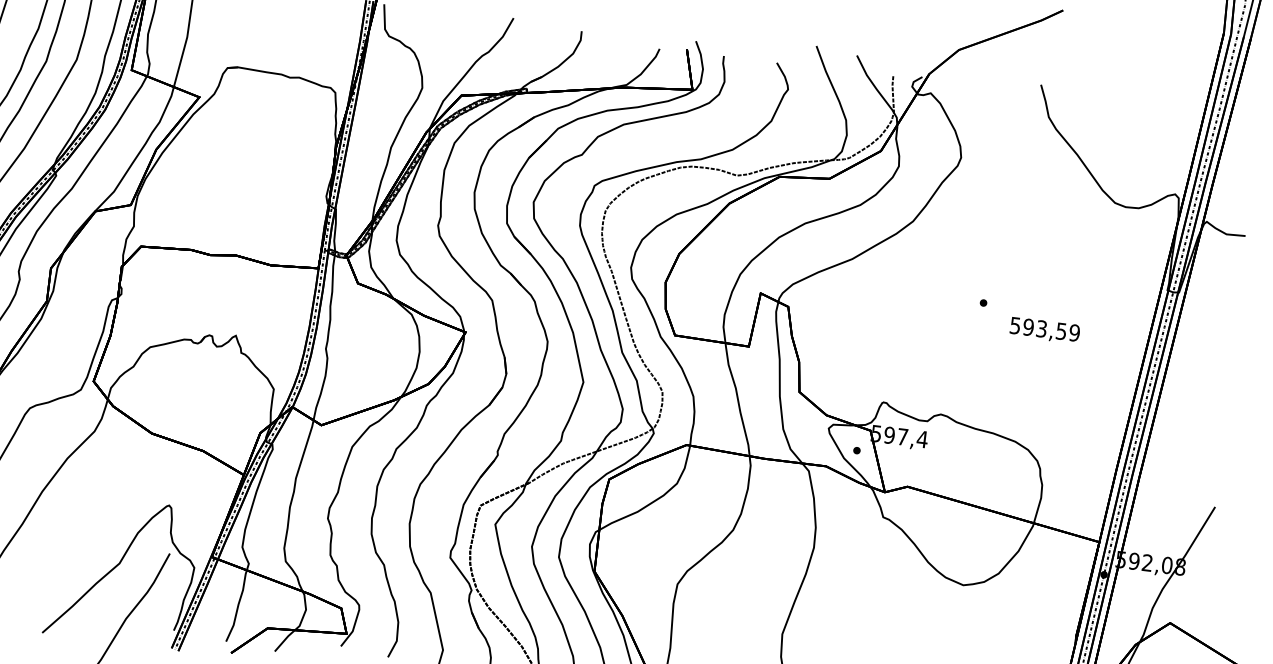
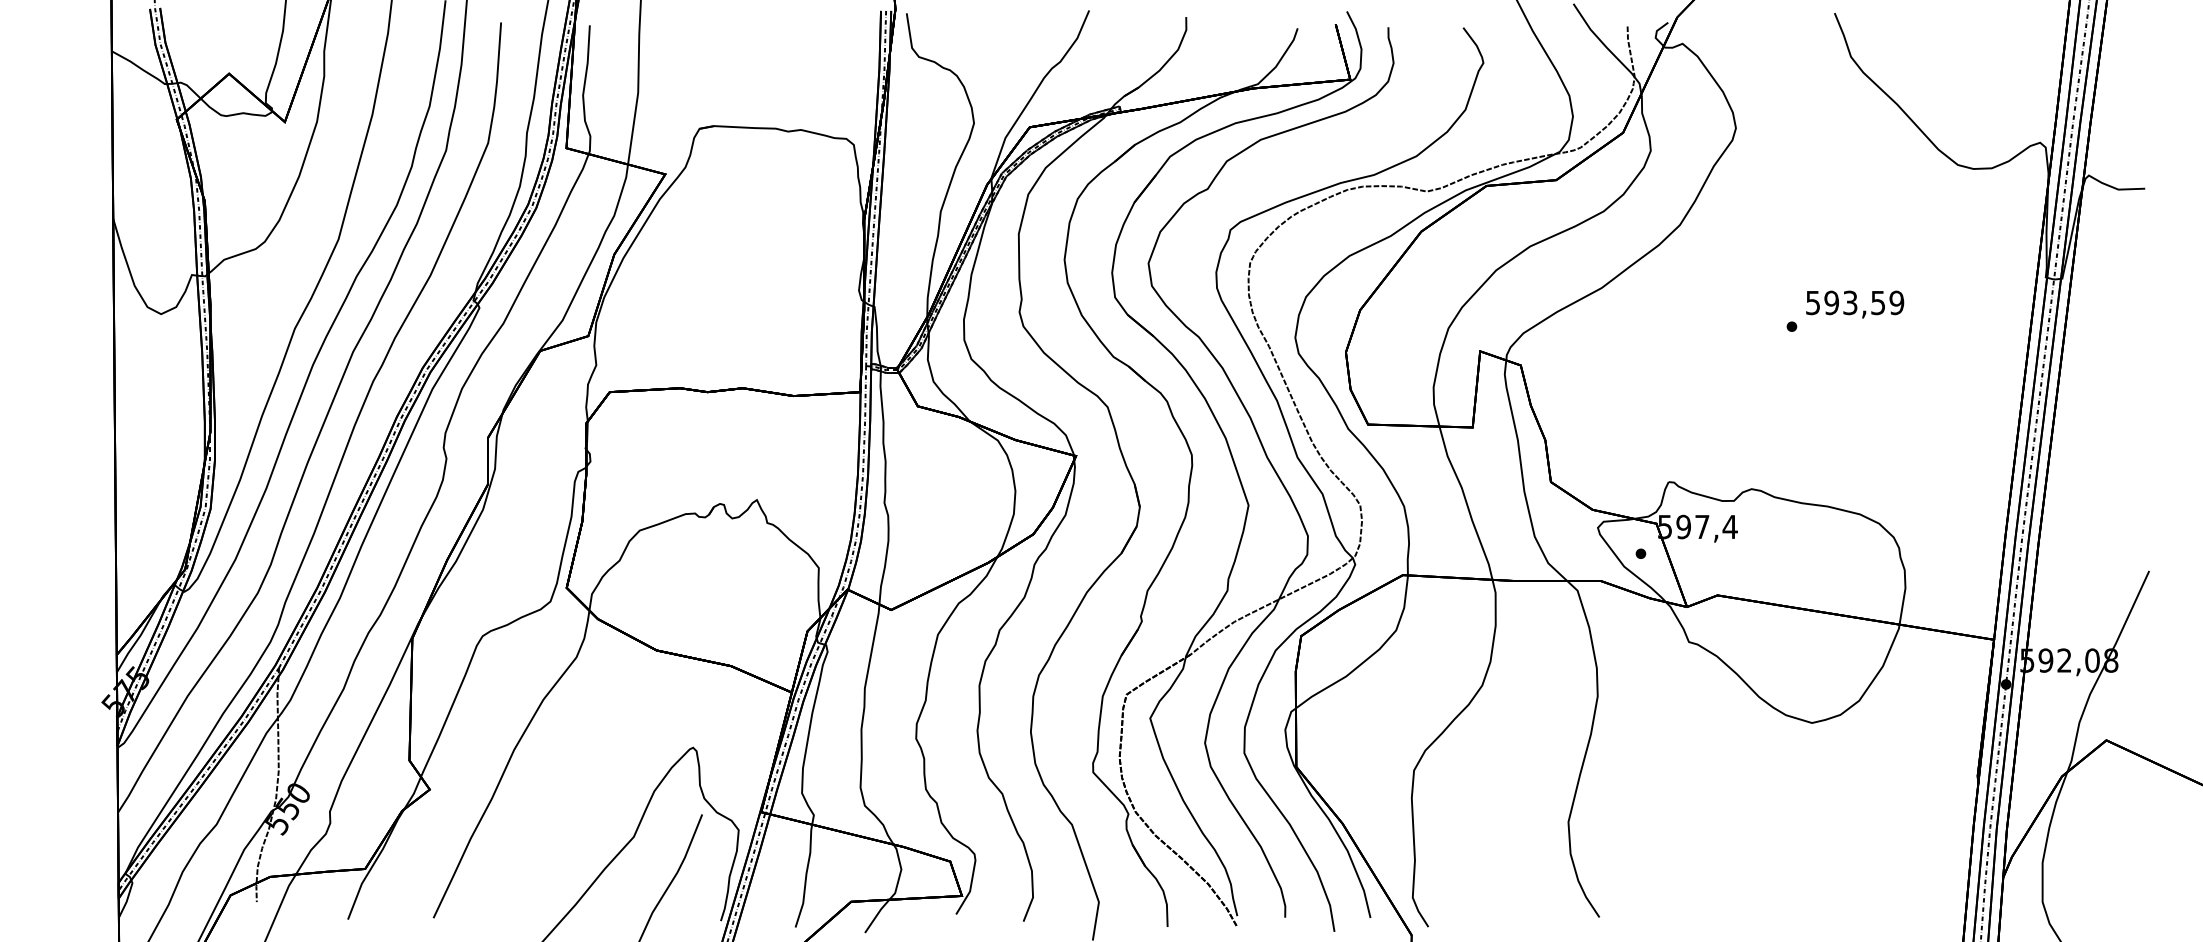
text: (1045, 330) -> (1855, 304), moved

